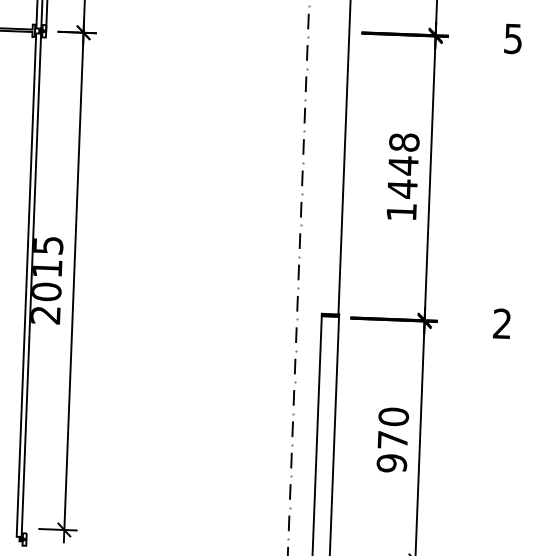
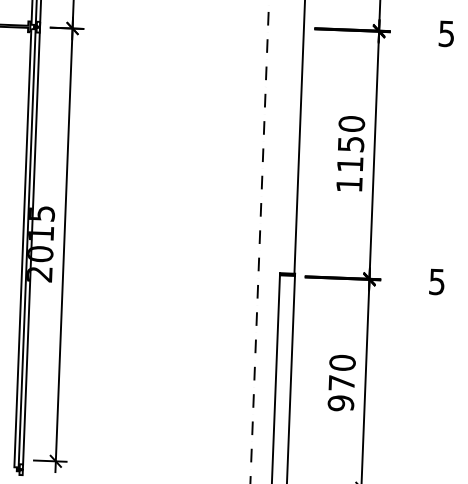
text: (403, 165) -> (351, 144), 1448 -> 1150
line: (36, 282) -> (31, 245), added
text: (501, 323) -> (436, 281), 2 -> 5

